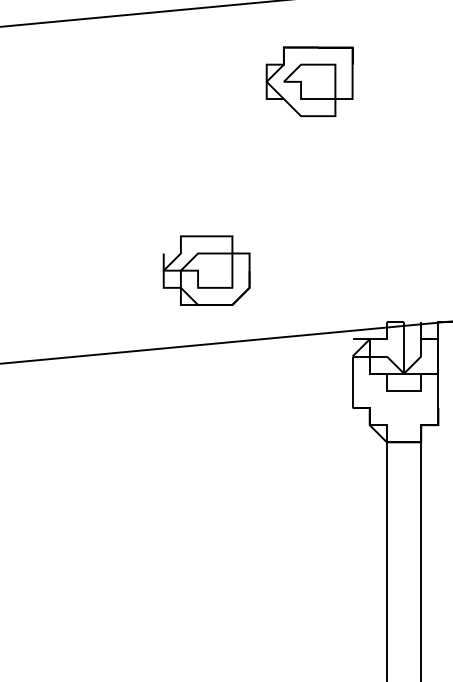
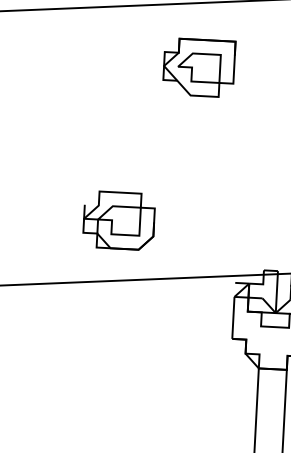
part: (309, 81) -> (199, 67), moved

